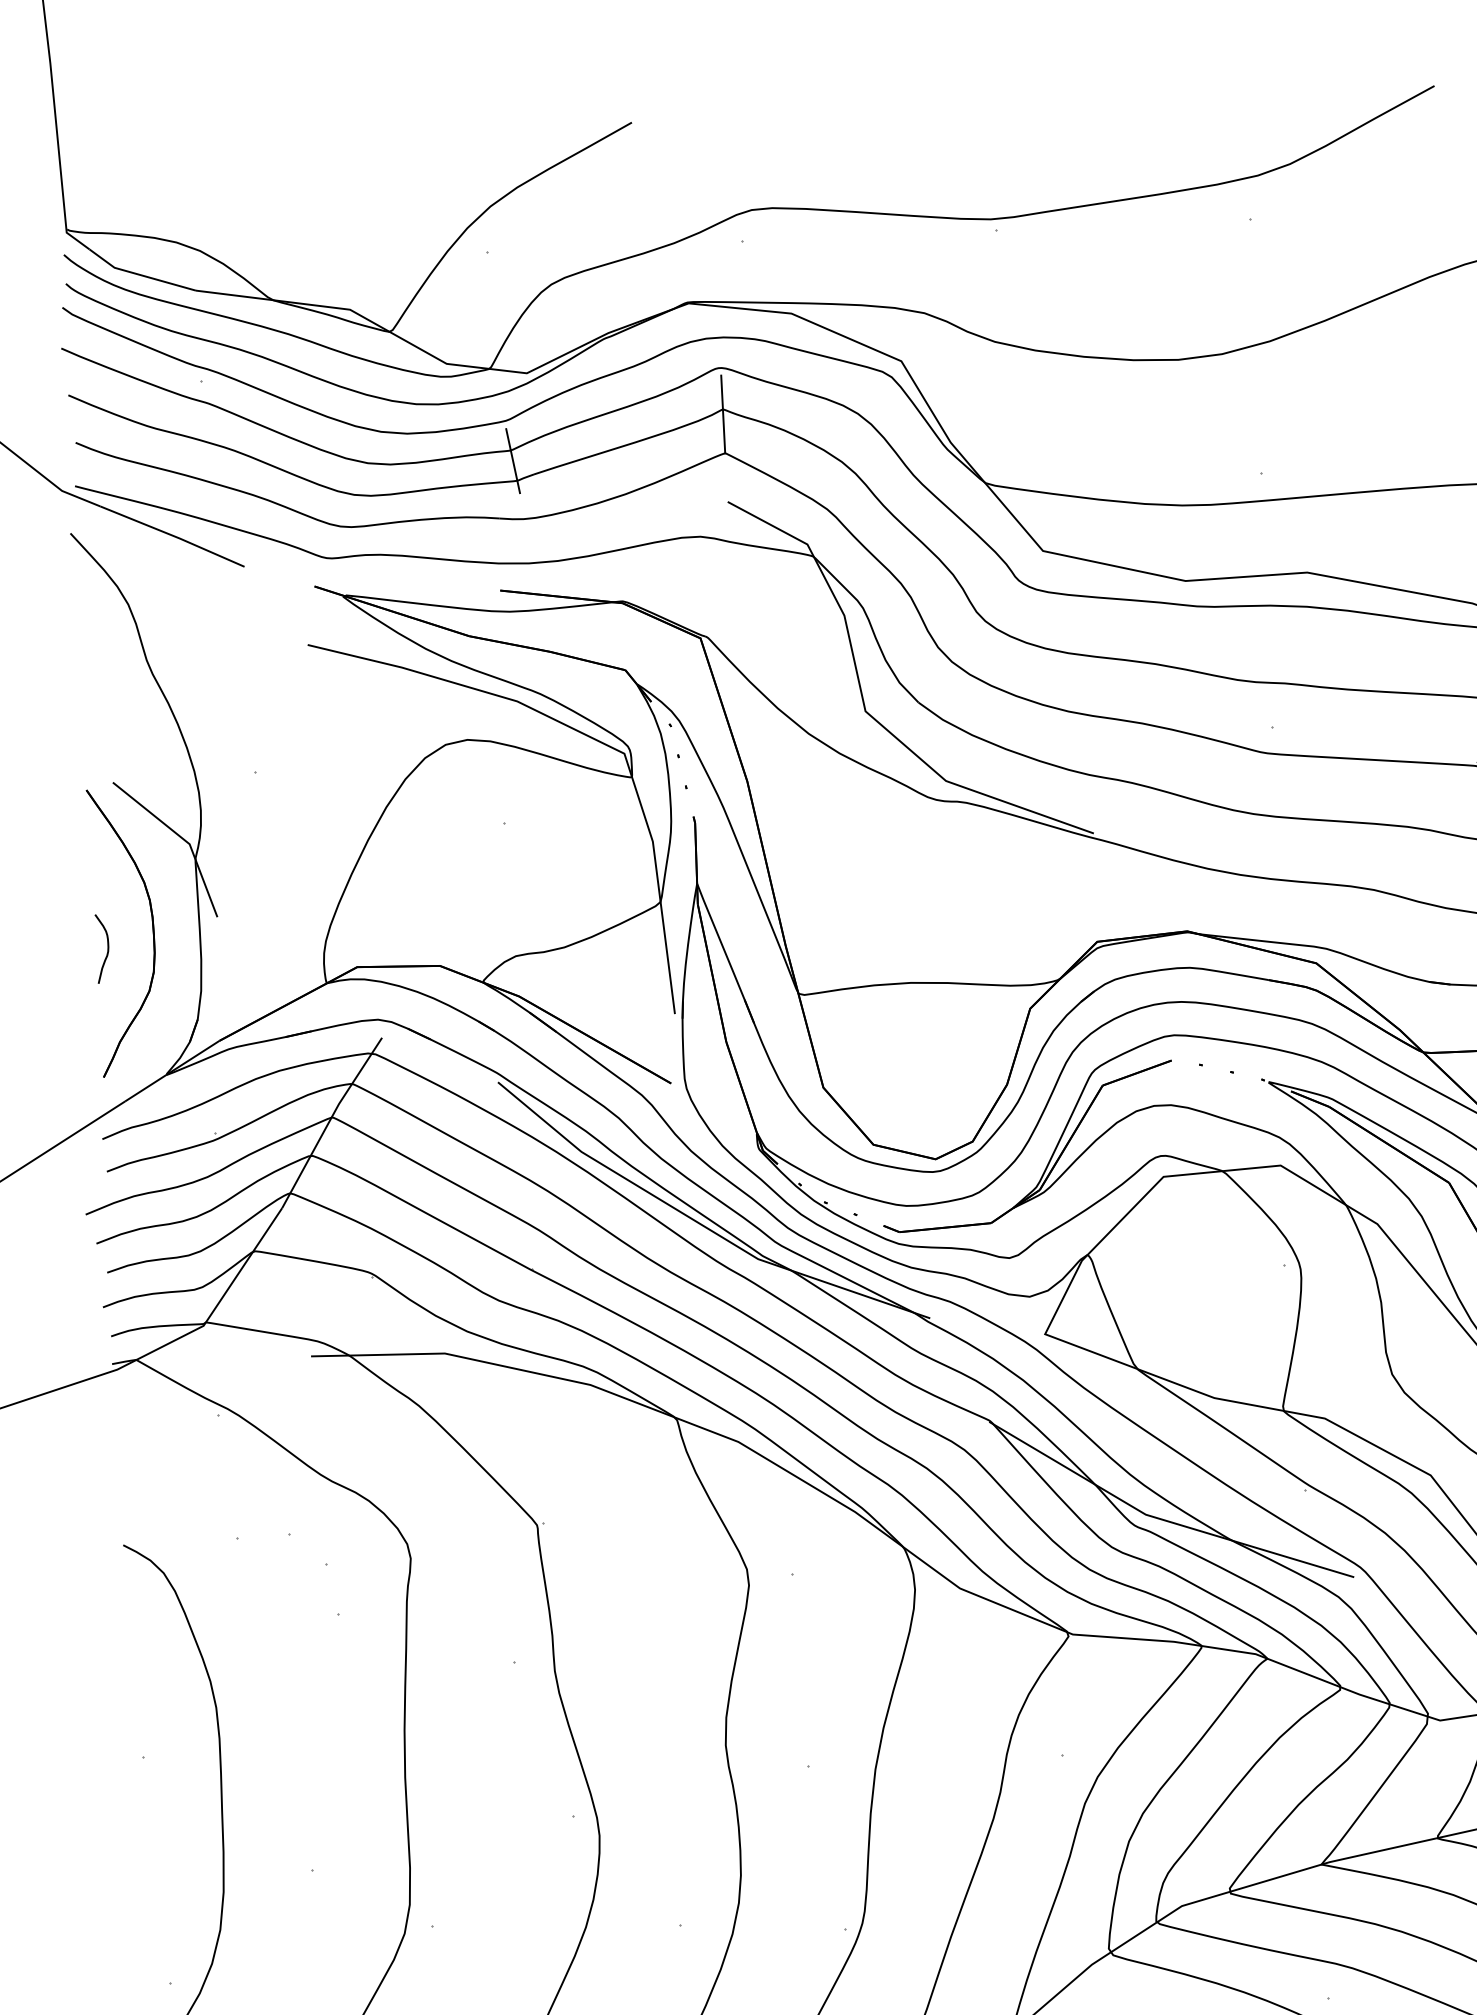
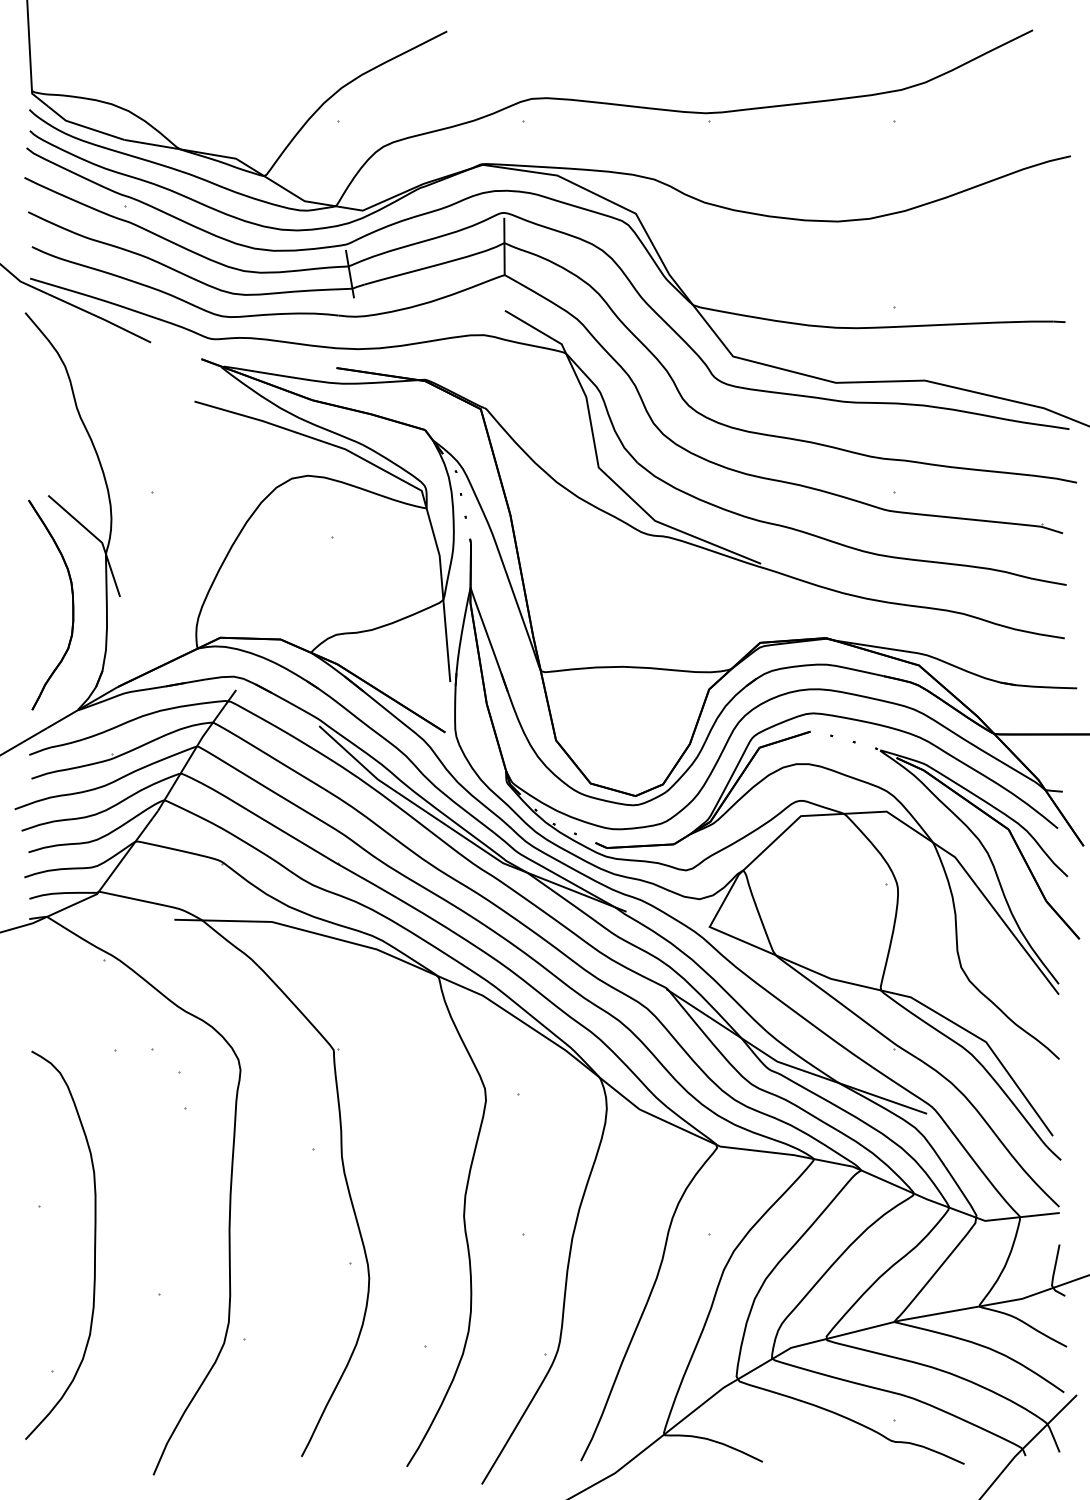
curve: (106, 948) -> (38, 616), removed

